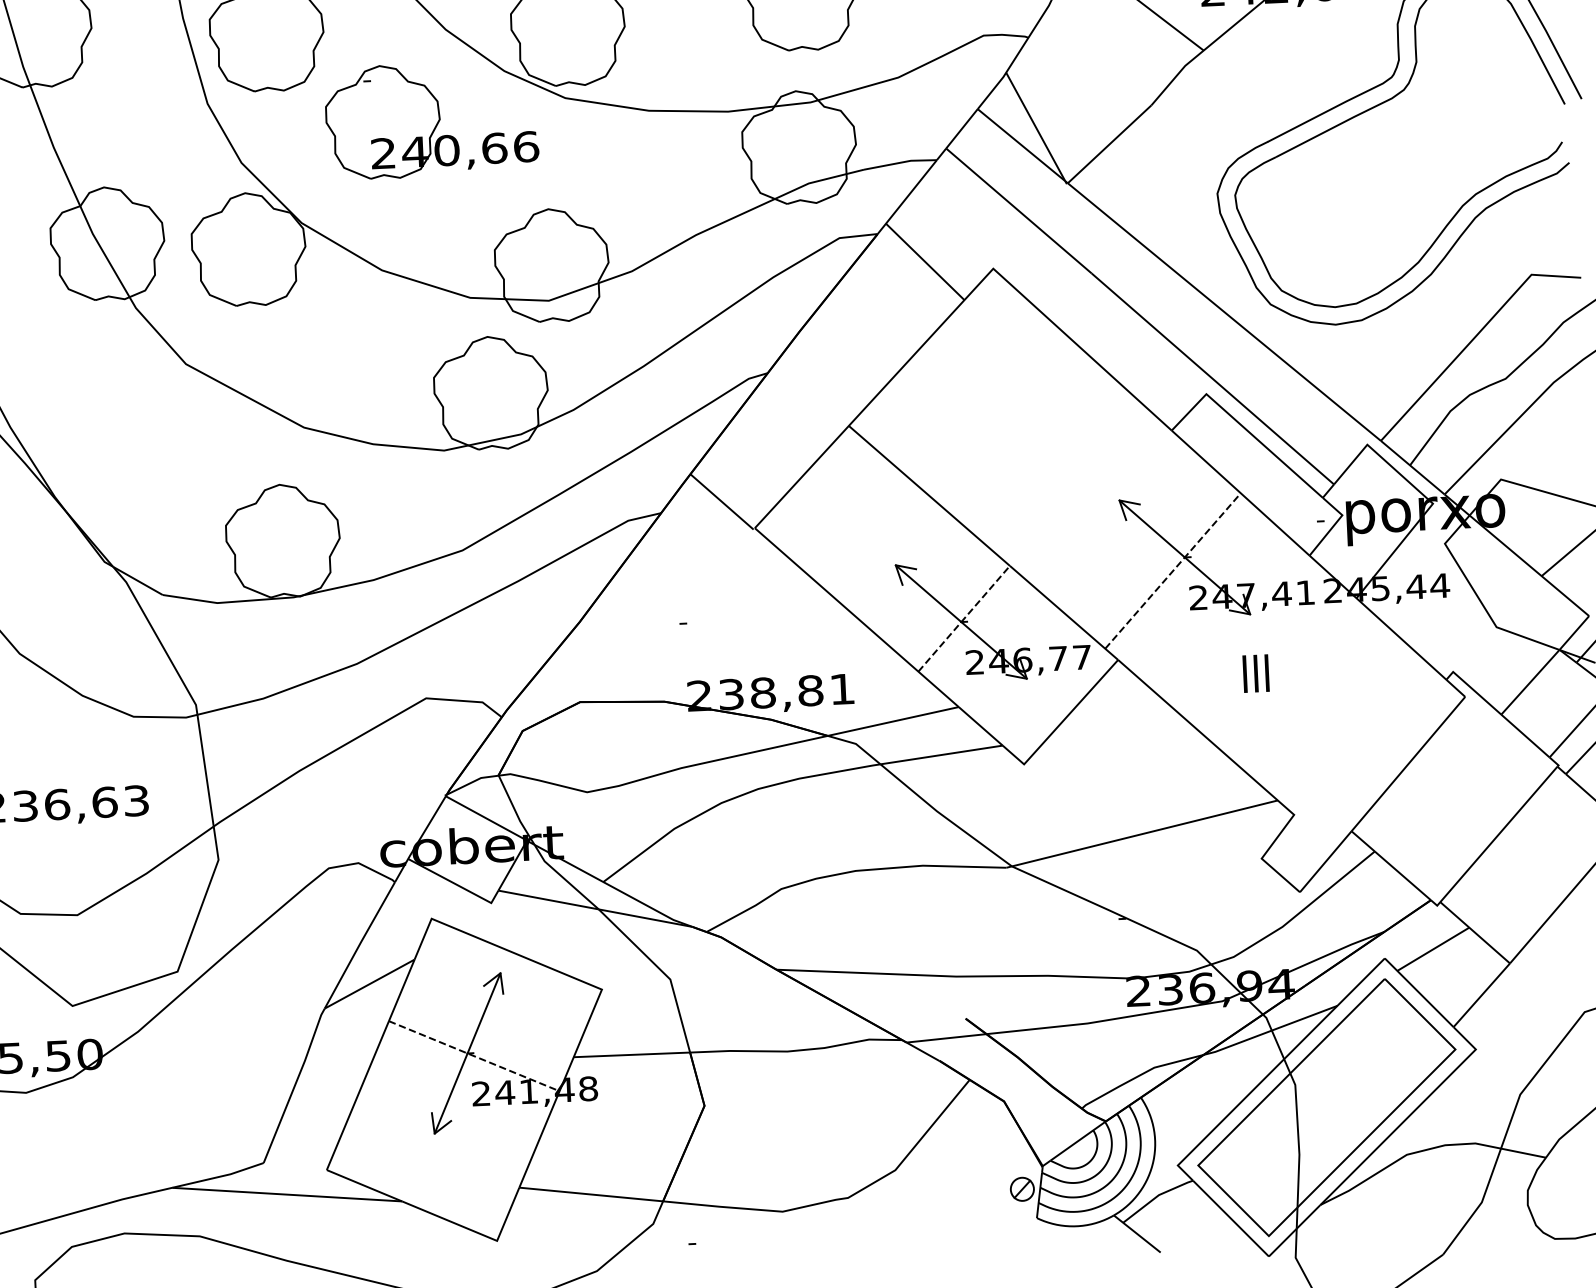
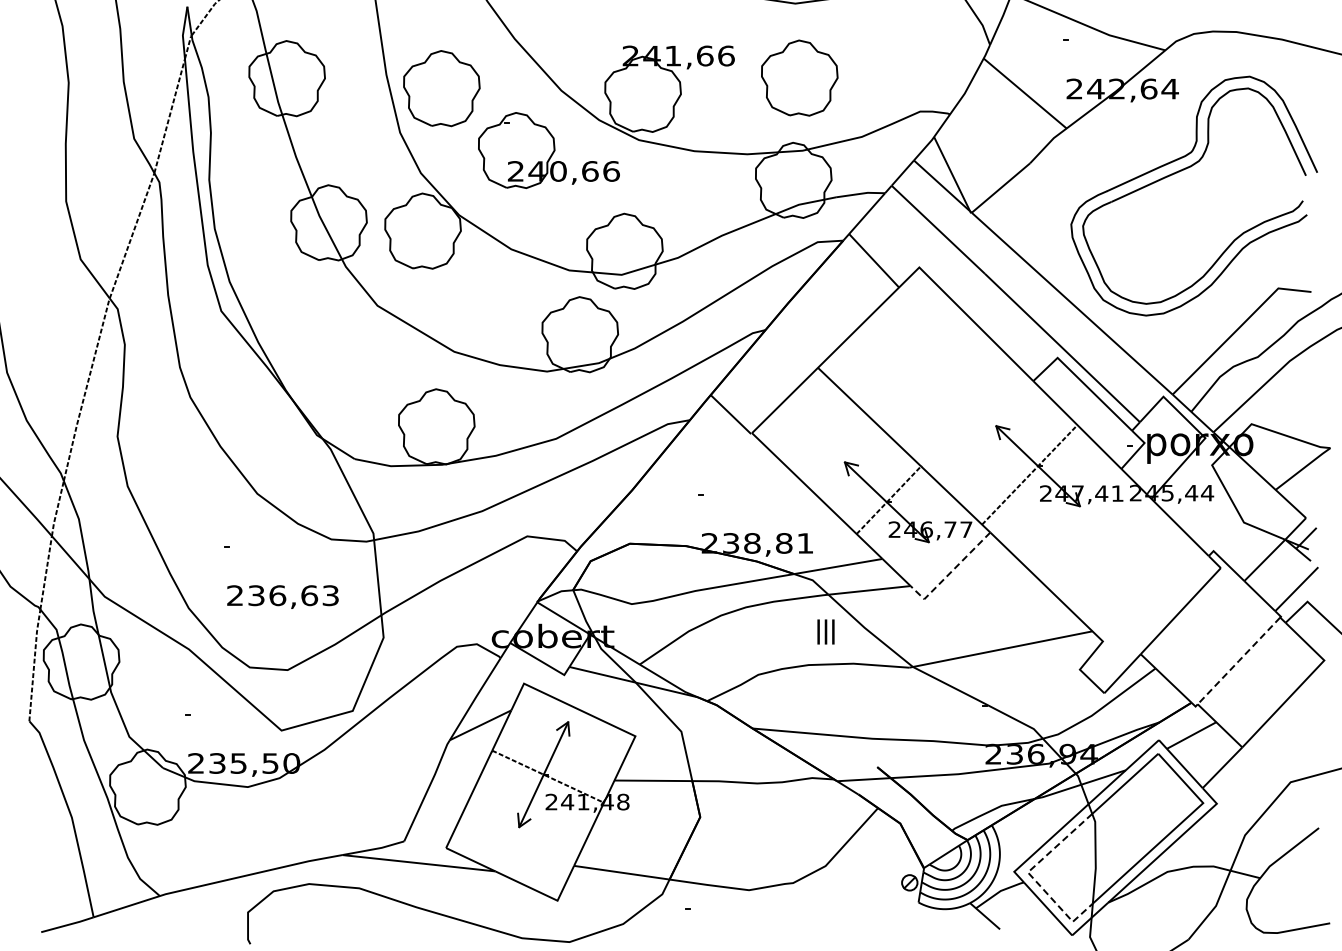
text: (1255, 672) -> (825, 631), moved
line: (1059, 724) -> (949, 573), solid -> dashed
line: (1498, 833) -> (1238, 660), solid -> dashed
line: (1202, 1169) -> (1030, 875), solid -> dashed

